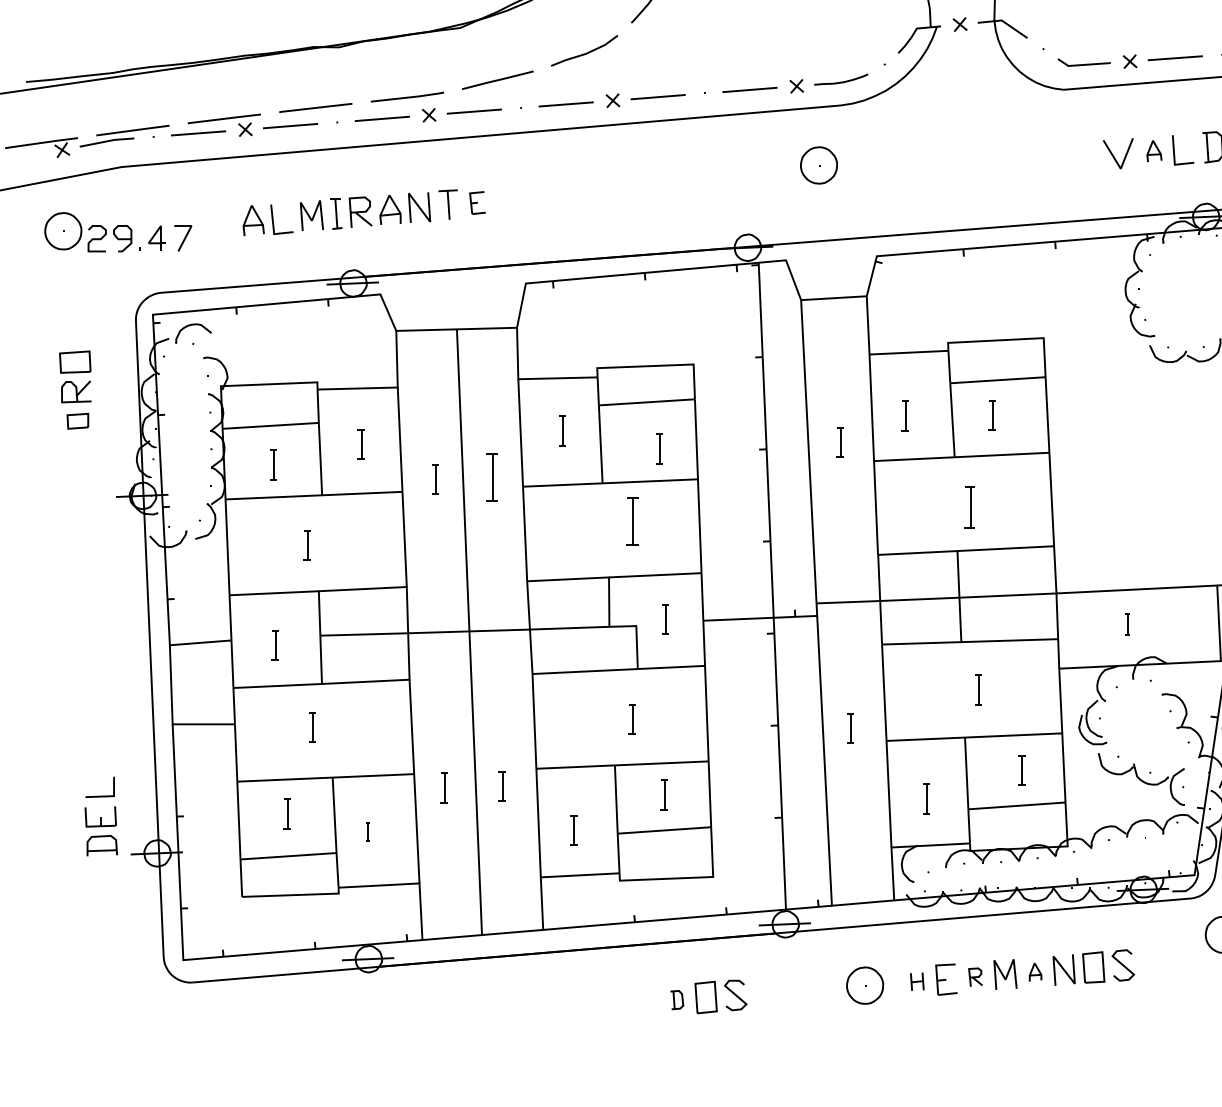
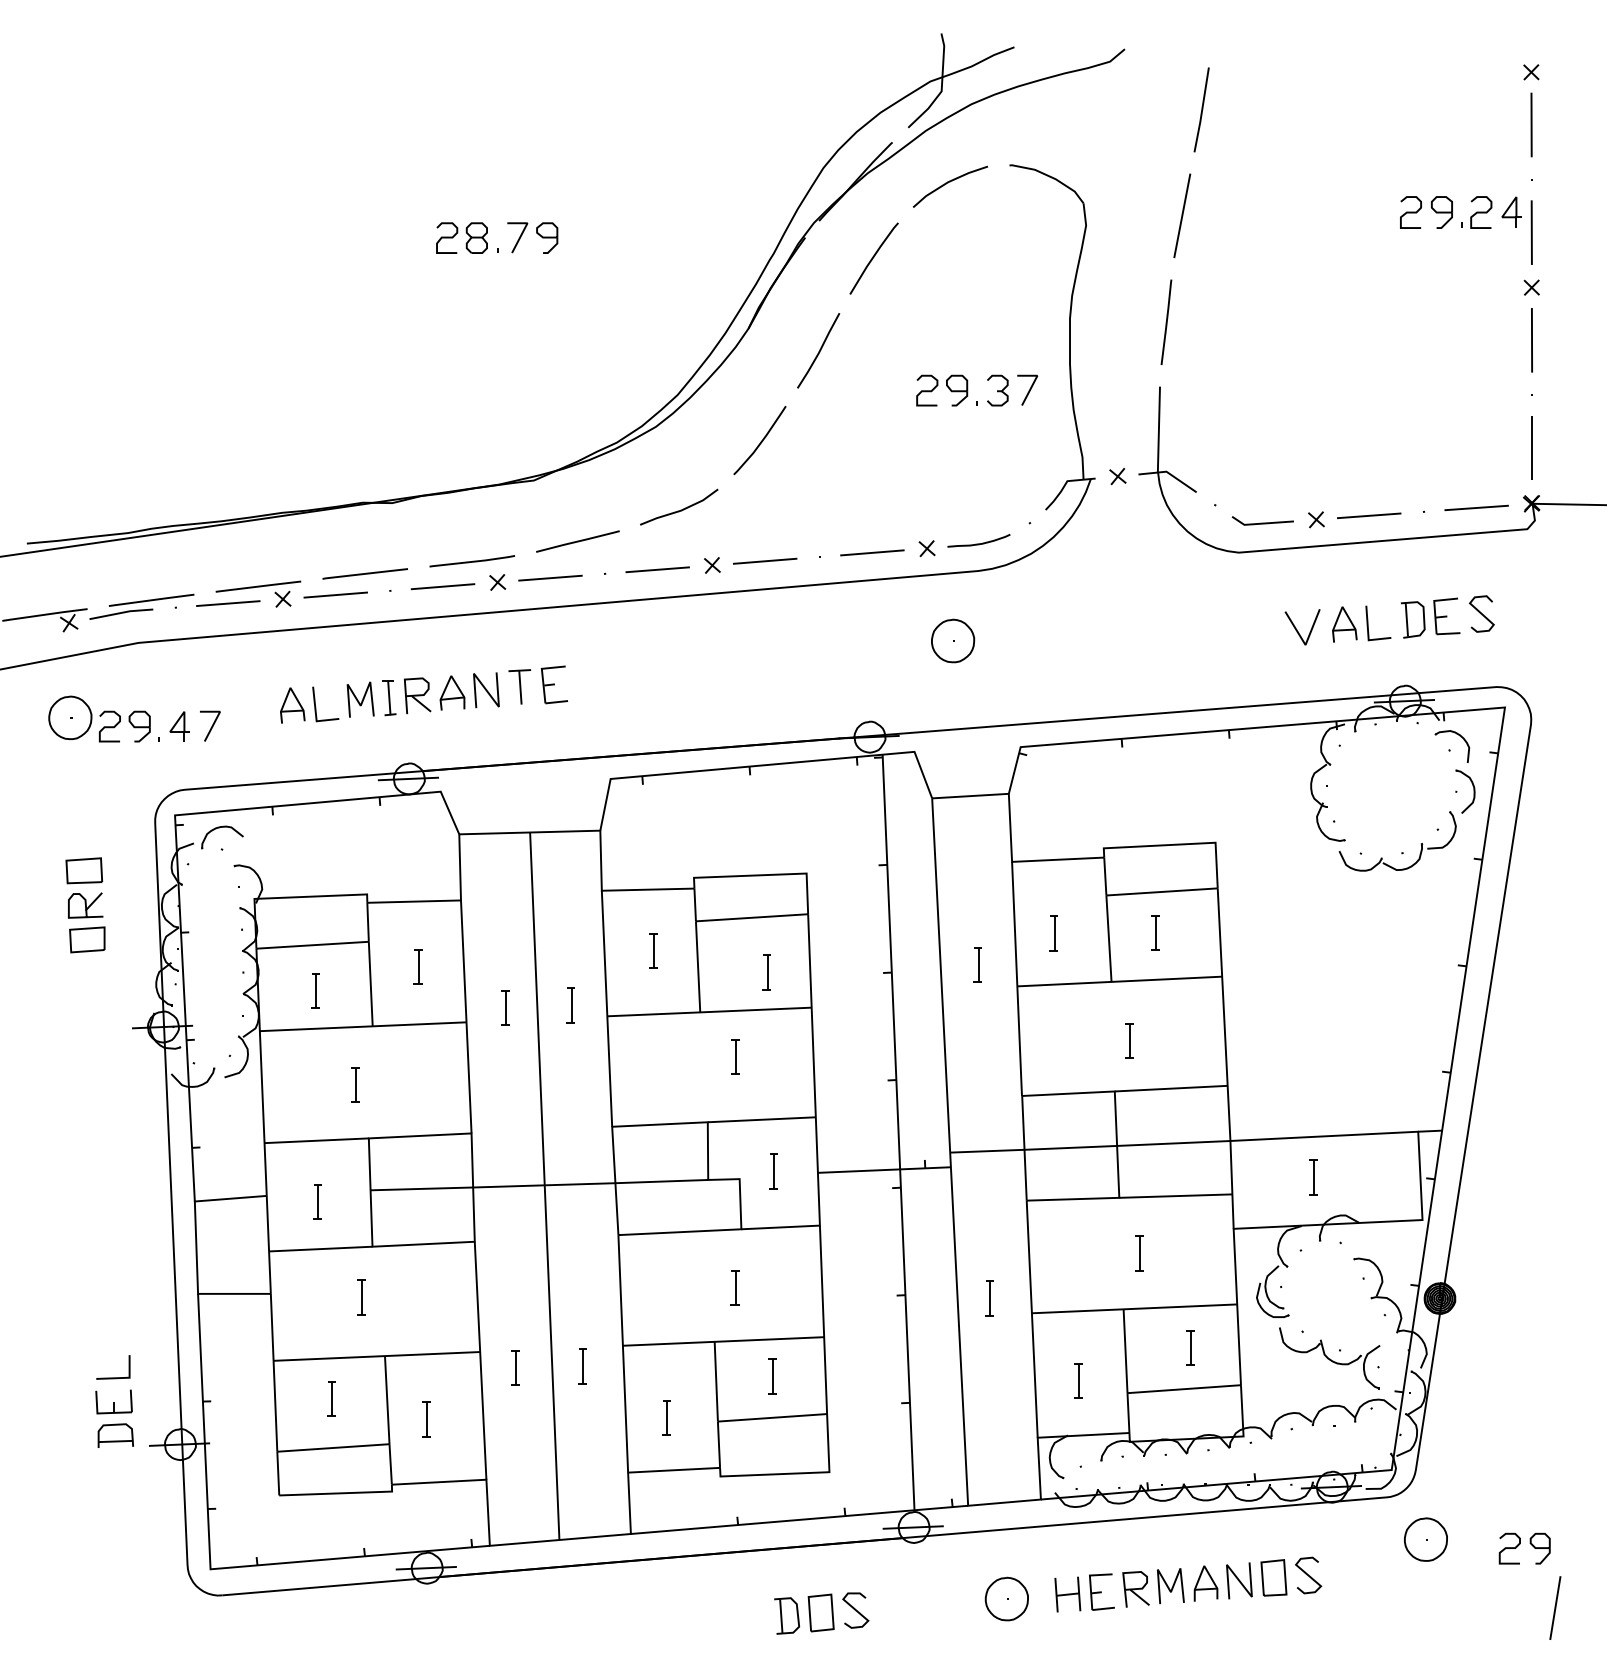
part: (1154, 151) -> (1344, 624), size x1.43
part: (476, 202) -> (553, 684), size x1.43
part: (78, 420) -> (87, 939), size x1.43
part: (491, 477) -> (570, 1005), size x0.62
part: (970, 507) -> (1129, 1040), size x0.71
part: (632, 521) -> (735, 1056), size x0.62
part: (1127, 624) -> (1313, 1177), size x1.43
part: (368, 831) -> (426, 1419), size x1.67
part: (1035, 972) -> (1205, 1583), size x1.67
part: (975, 977) -> (1135, 1589), size x1.67
part: (916, 981) -> (1067, 1594), size x1.67
part: (677, 999) -> (787, 1615), size x1.67

